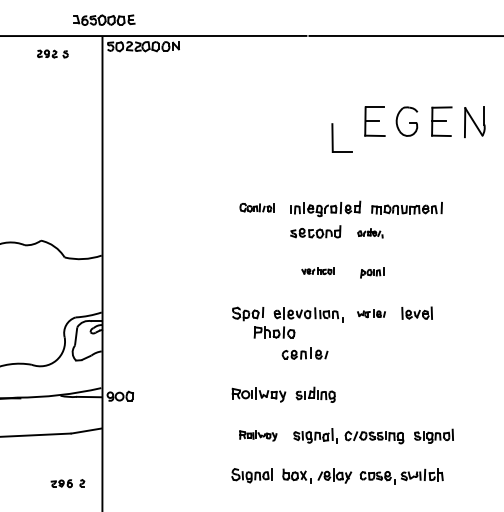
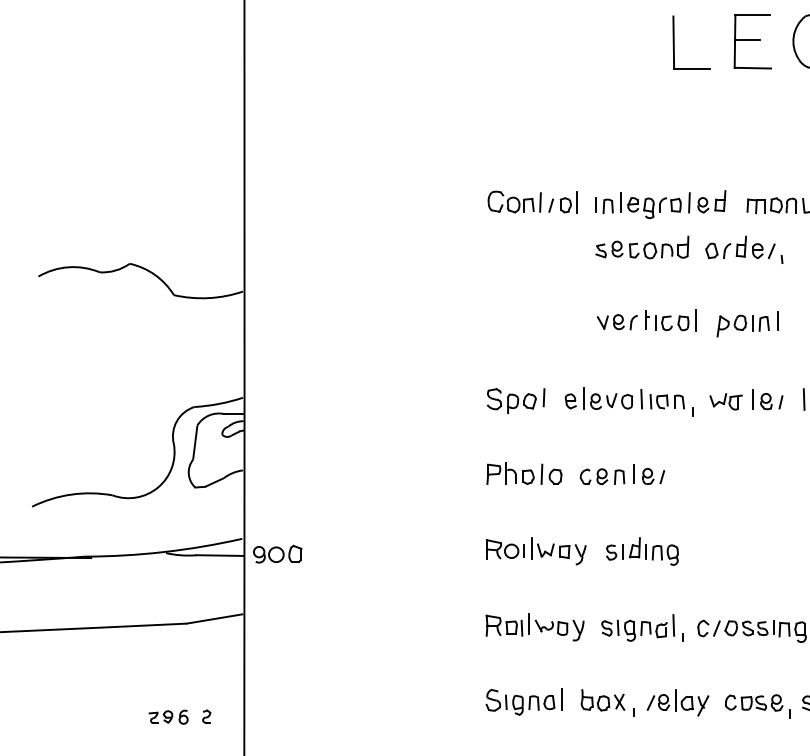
part: (333, 137) -> (675, 41), moved
part: (256, 207) -> (531, 201), size x1.43
part: (370, 233) -> (744, 250), size x1.67
part: (317, 270) -> (645, 319), size x1.67
part: (372, 272) -> (748, 323), size x1.43
part: (371, 313) -> (746, 399), size x1.43
part: (274, 332) -> (524, 474), moved
part: (258, 435) -> (535, 627), size x1.43

